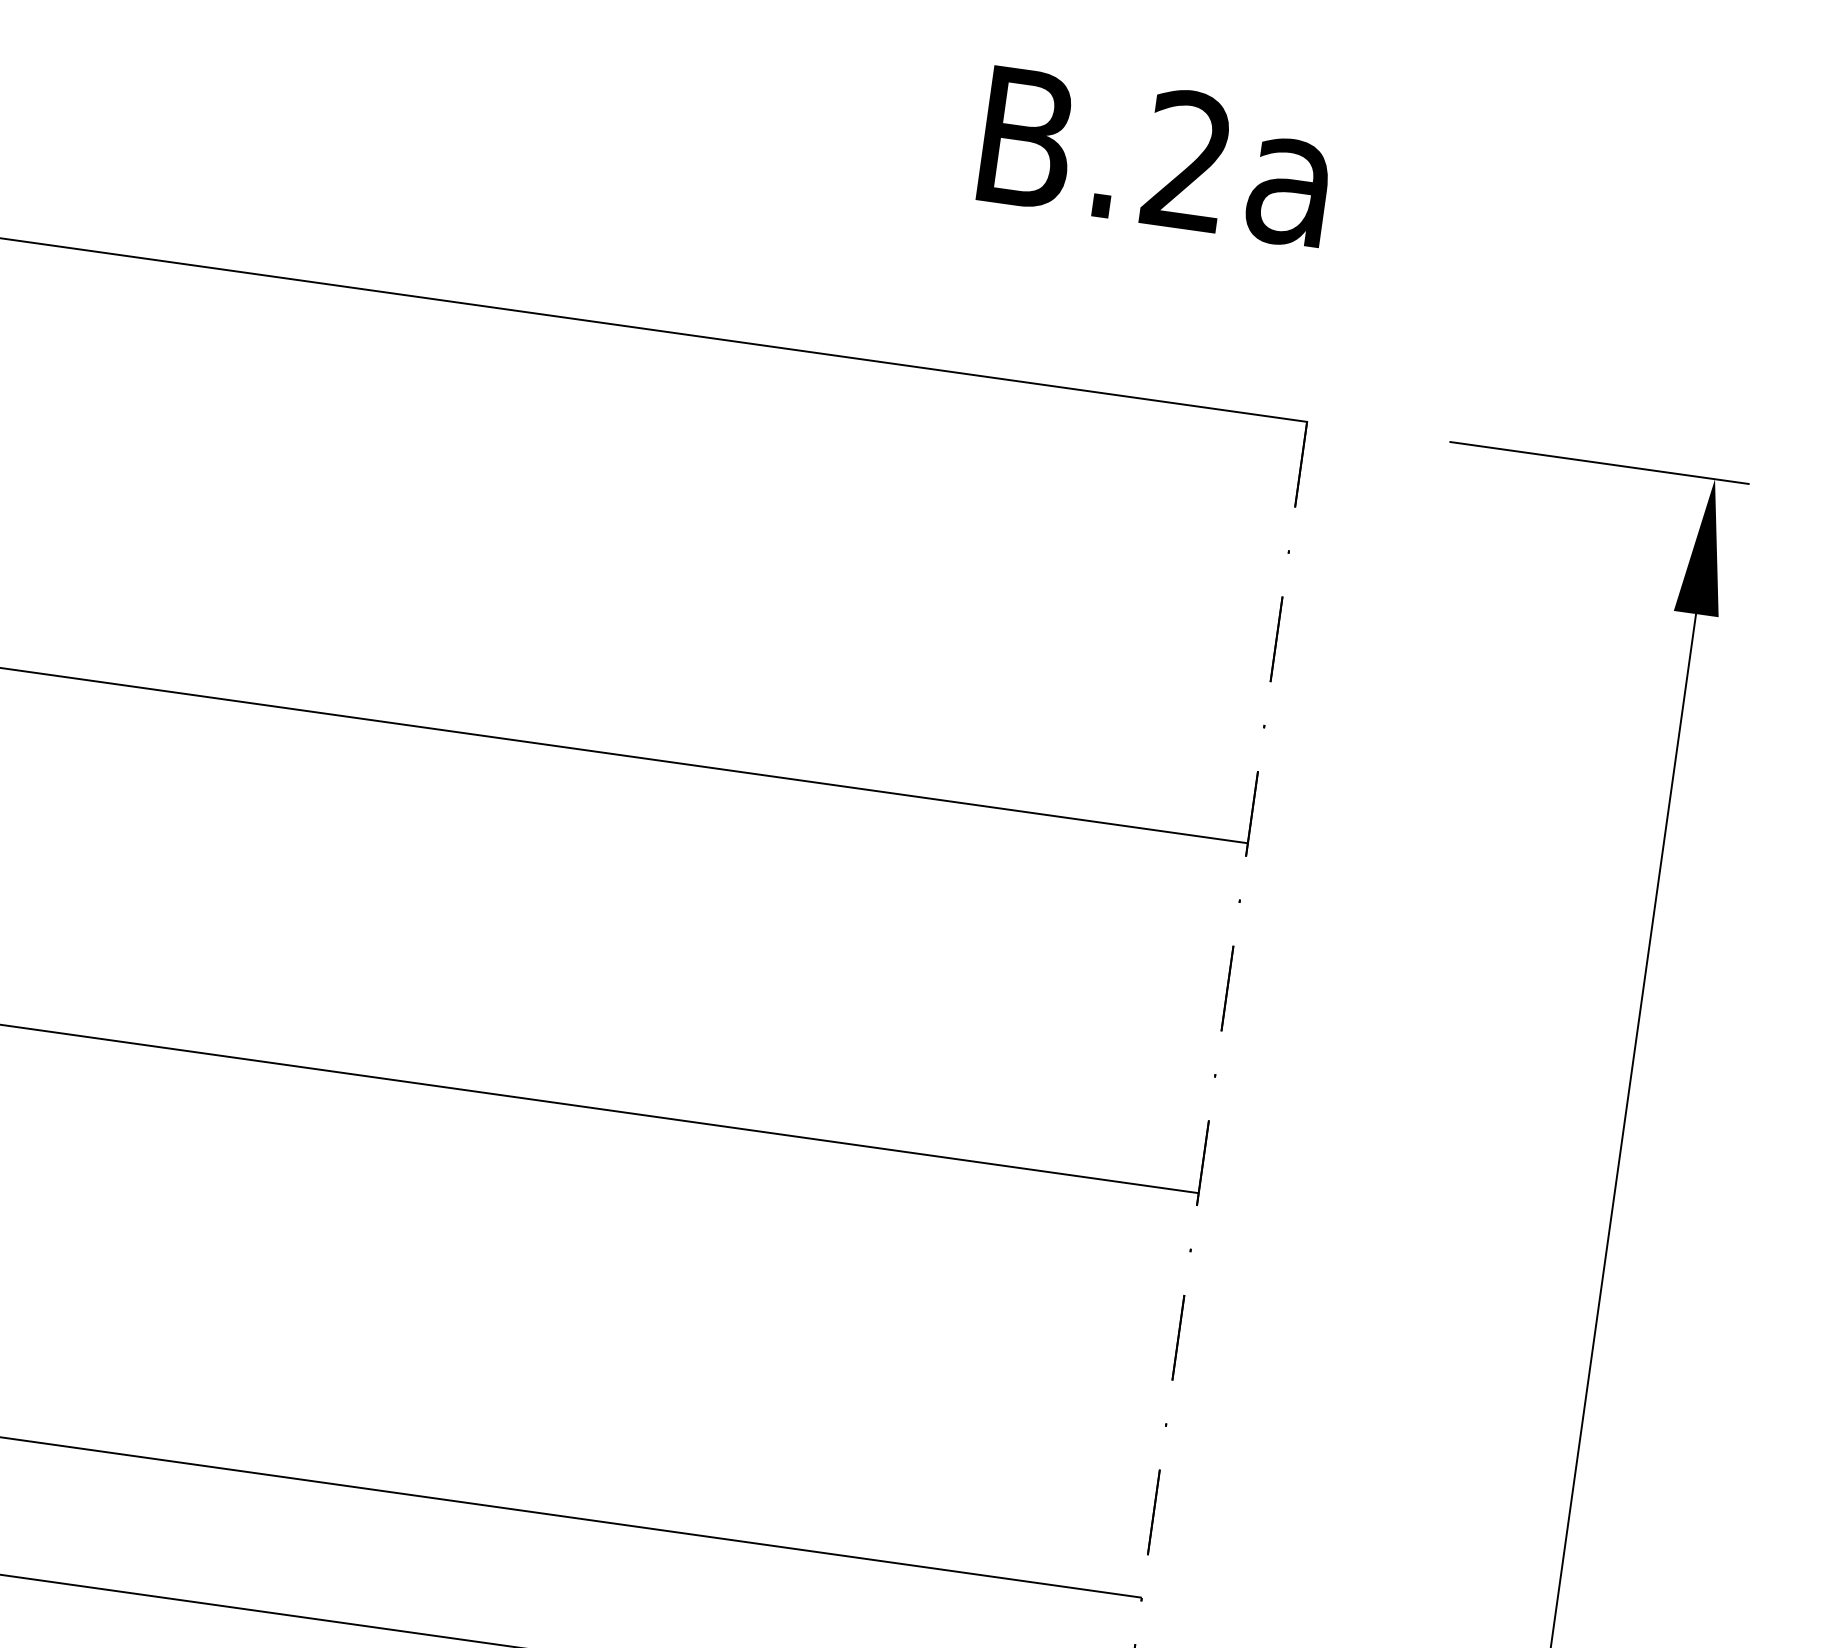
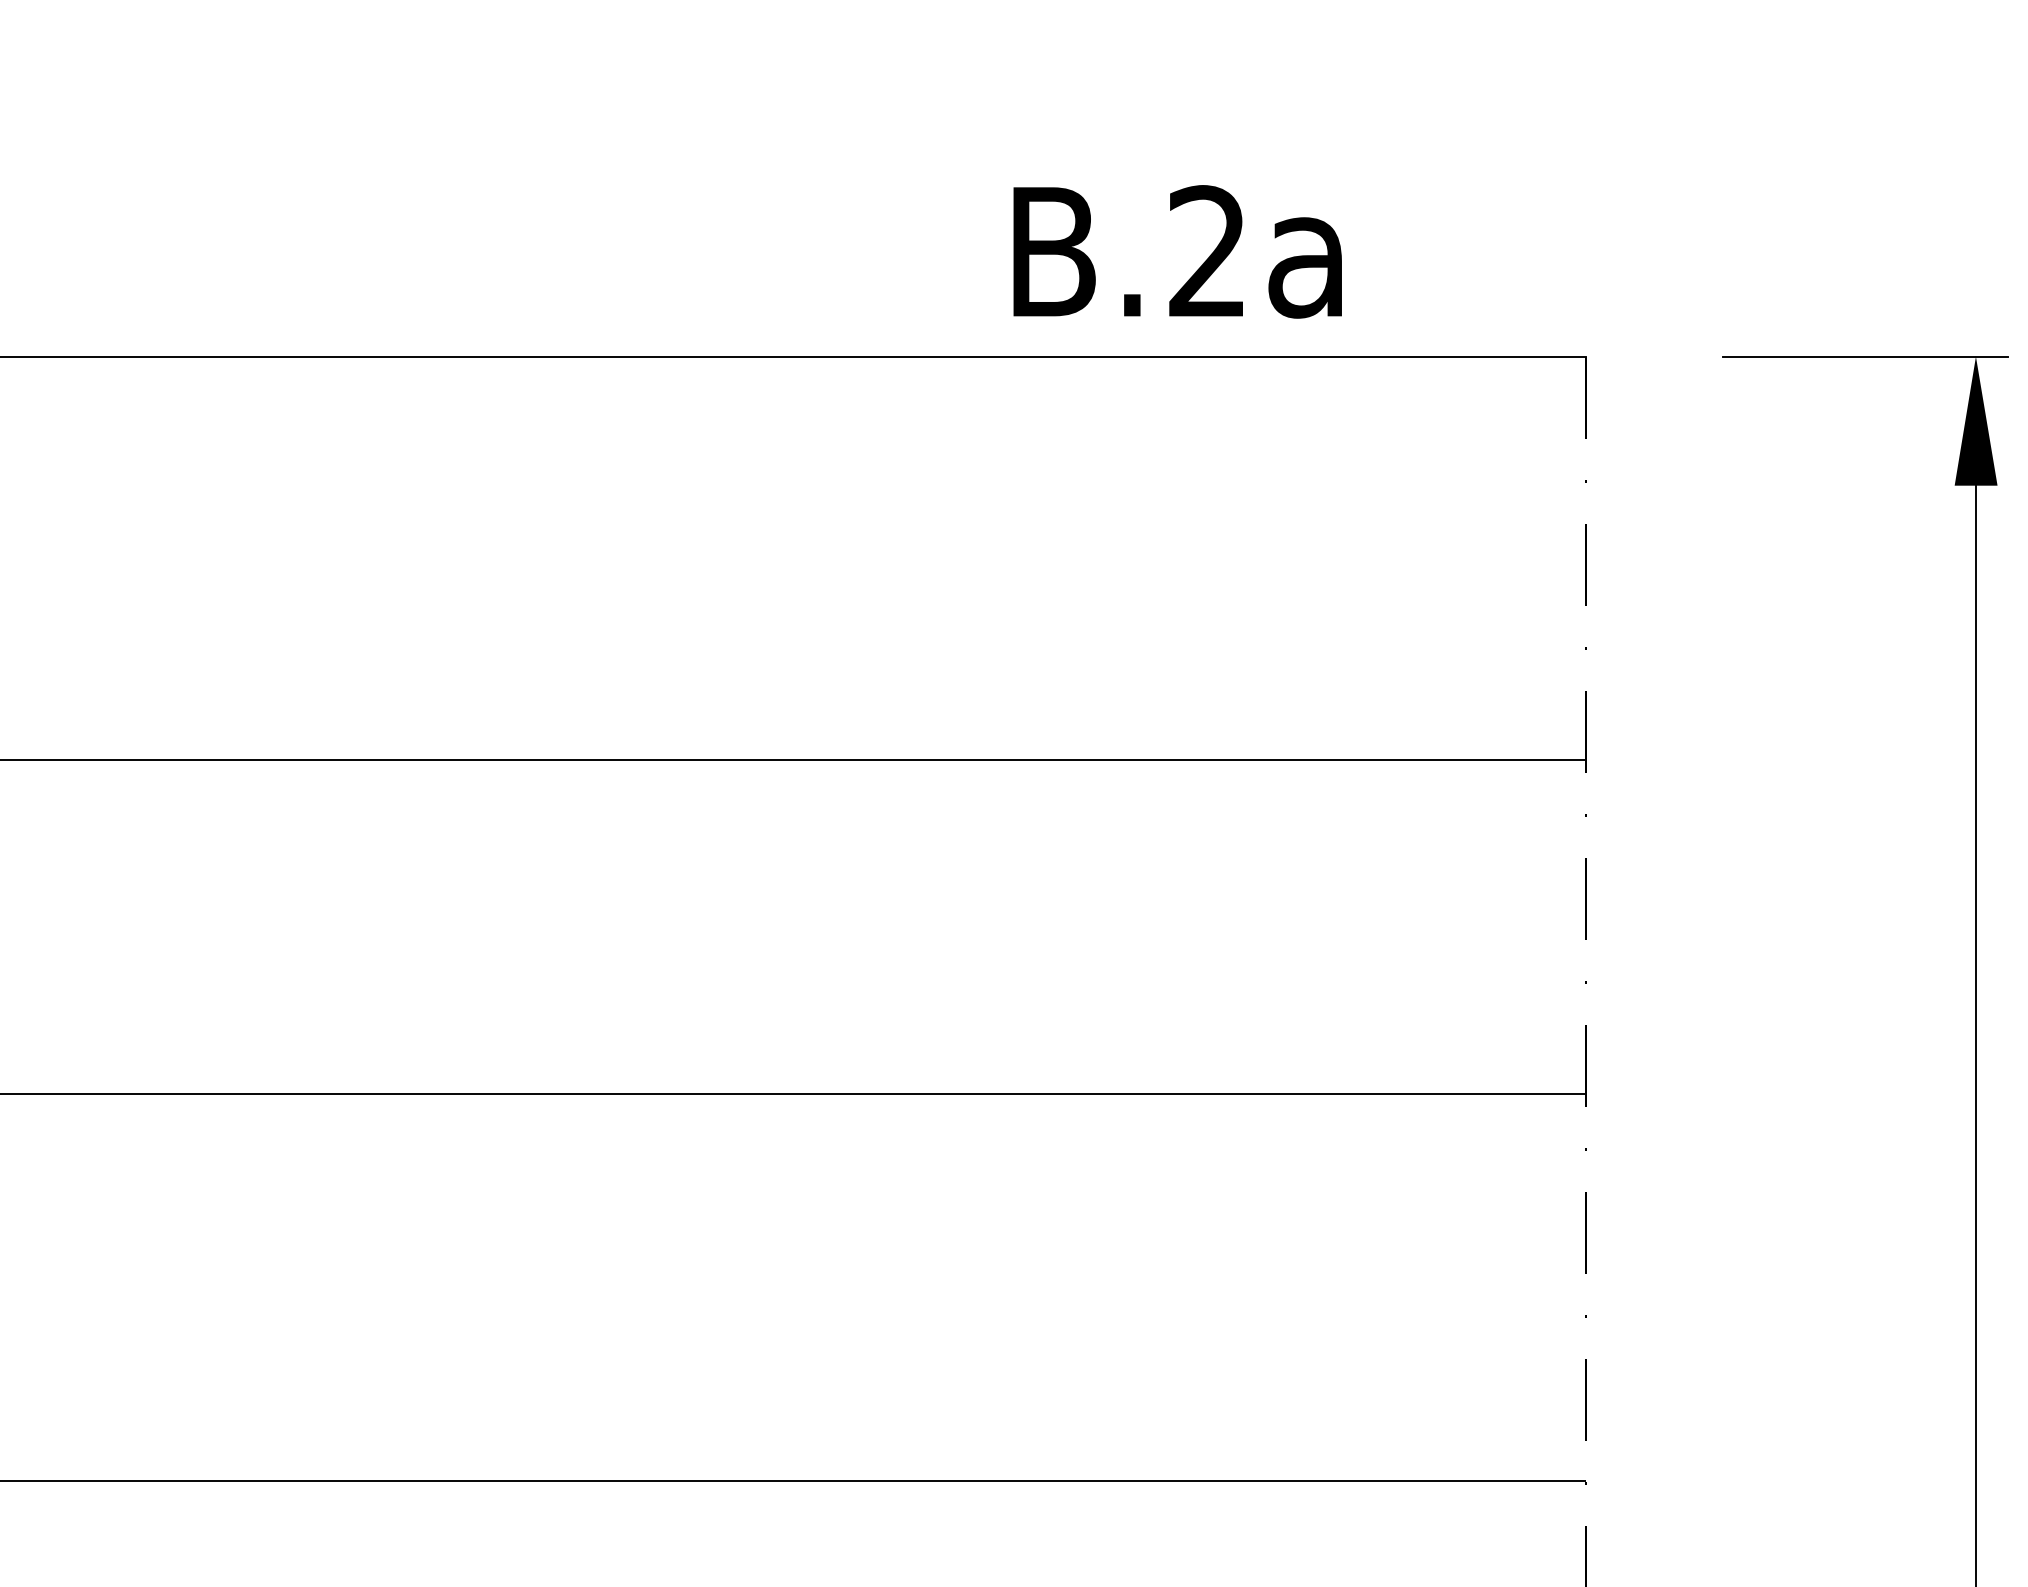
text: (1156, 156) -> (1177, 251), moved

